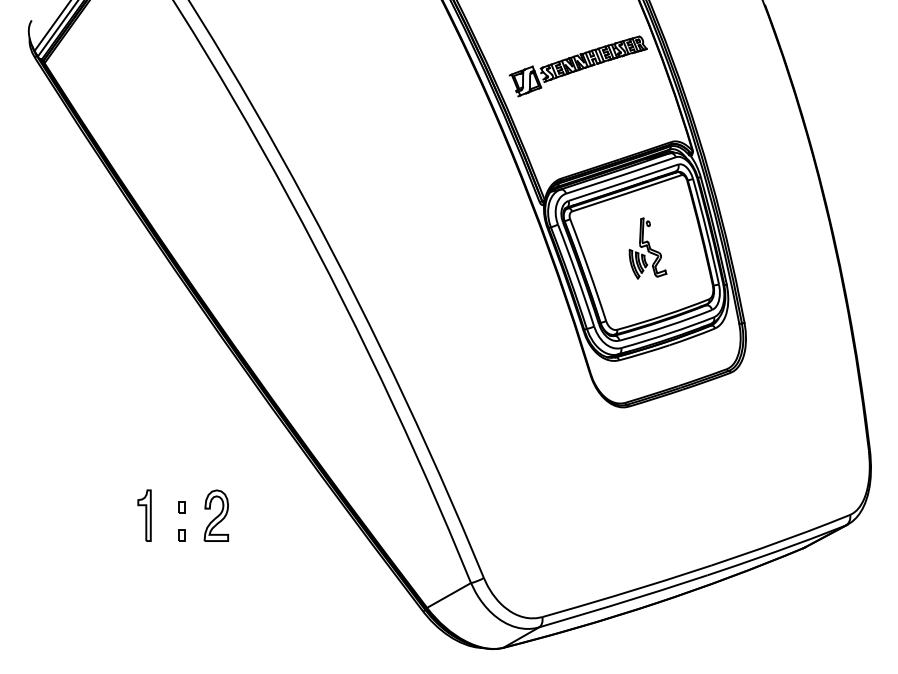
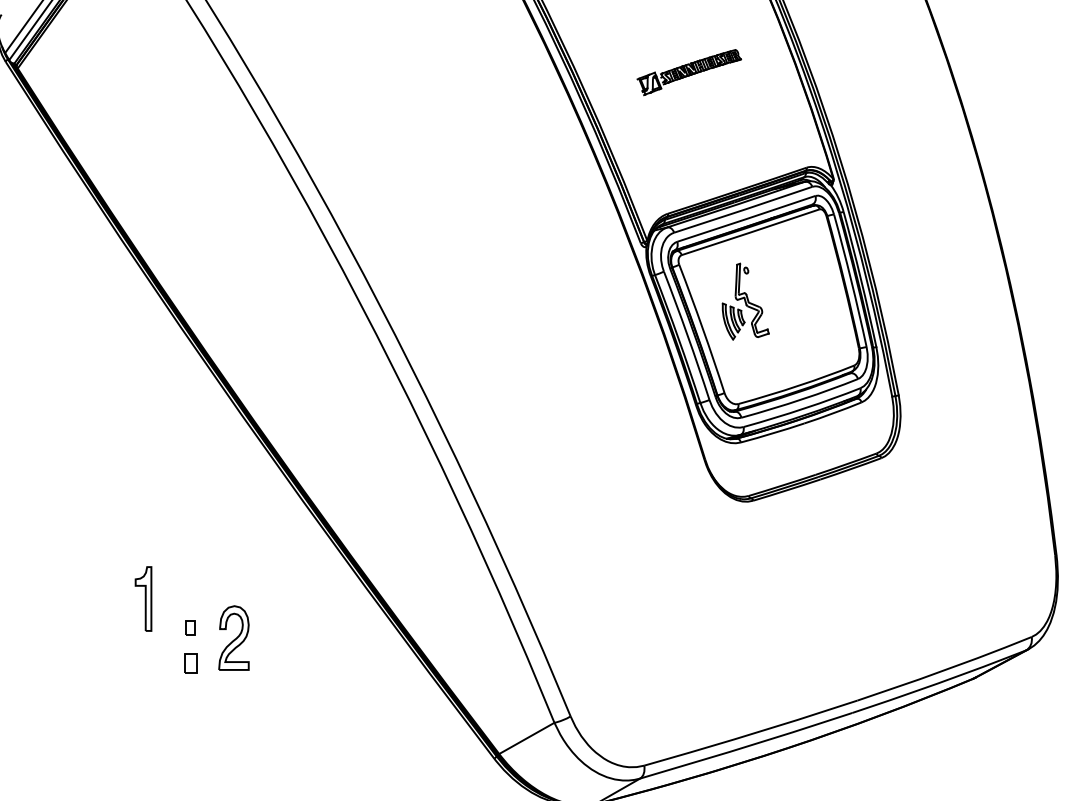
part: (577, 66) -> (688, 72), size x0.6
part: (647, 248) -> (745, 301), moved
part: (144, 515) -> (143, 598), moved
part: (181, 535) -> (190, 662), size x1.4

